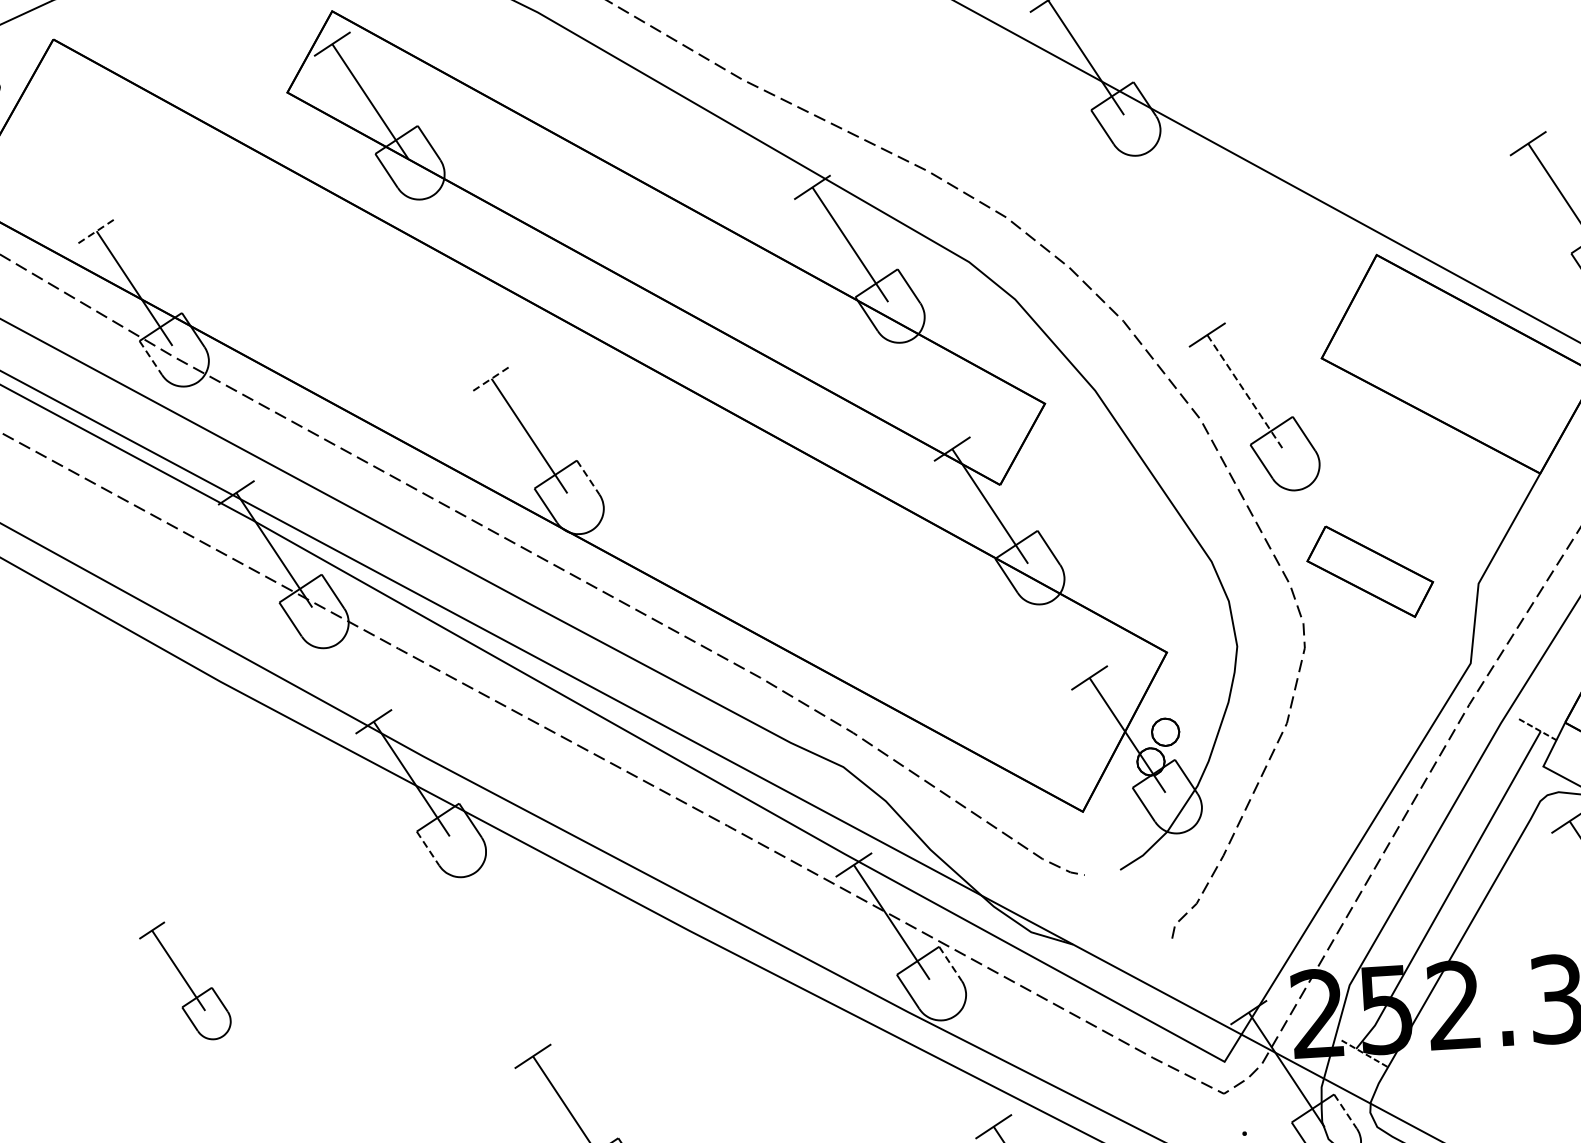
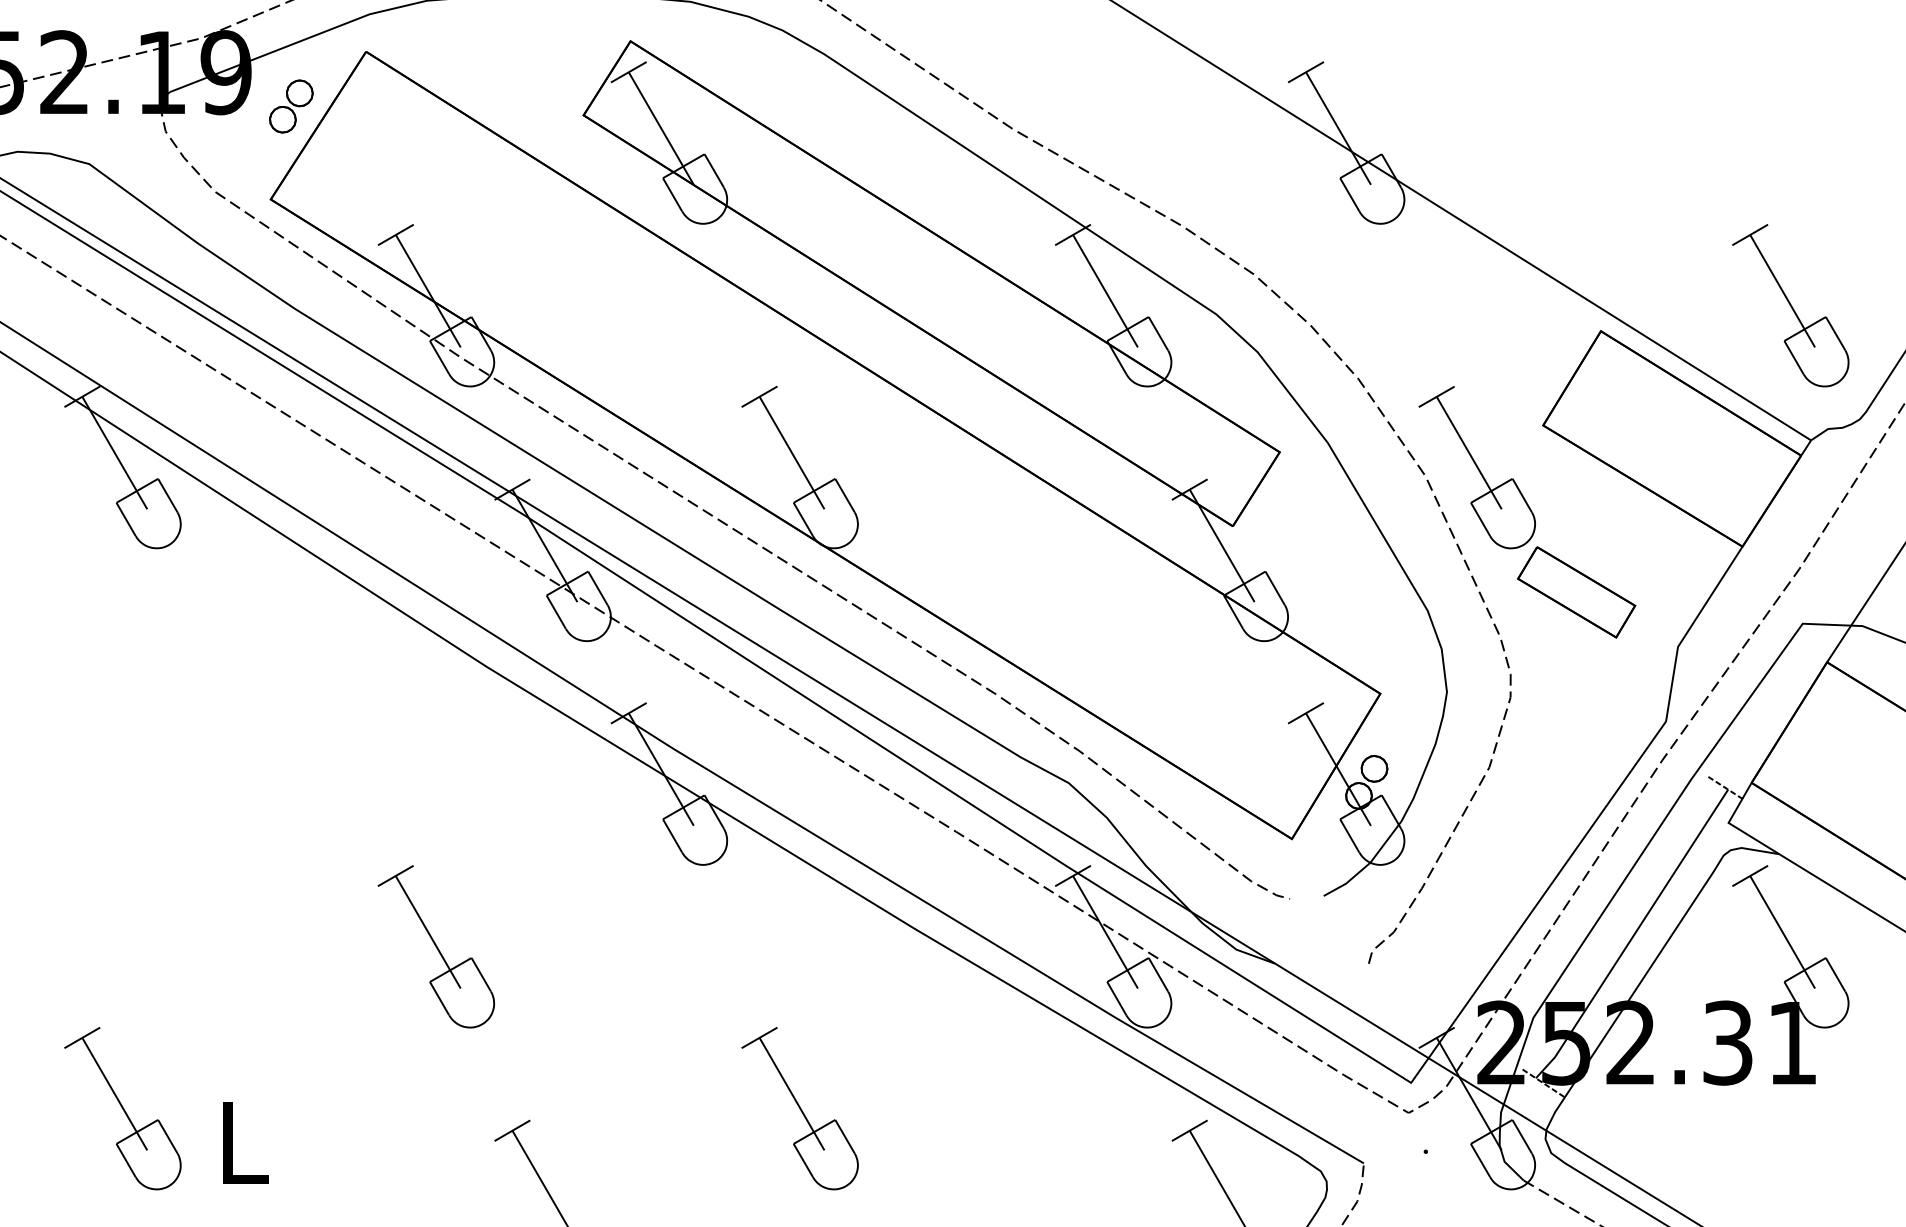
line: (96, 230) -> (395, 234), dashed -> solid
line: (150, 358) -> (439, 358), dashed -> solid
line: (491, 378) -> (759, 396), dashed -> solid
line: (1245, 392) -> (1469, 453), dashed -> solid
line: (588, 478) -> (845, 496), dashed -> solid
part: (1370, 571) -> (1576, 592), moved
line: (427, 849) -> (672, 836), dashed -> solid
line: (950, 964) -> (1158, 975), dashed -> solid
part: (184, 980) -> (435, 946), size x1.43
line: (1345, 1112) -> (1522, 1137), dashed -> solid

